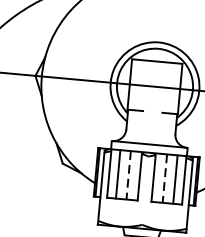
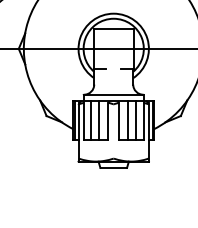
line: (128, 176) -> (99, 121), dashed -> solid
line: (165, 179) -> (128, 121), dashed -> solid

